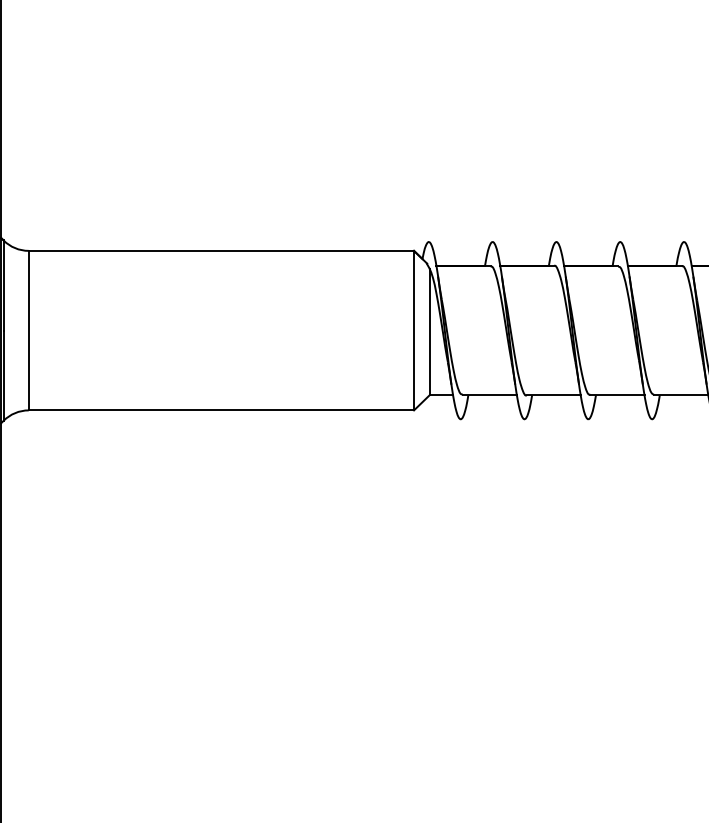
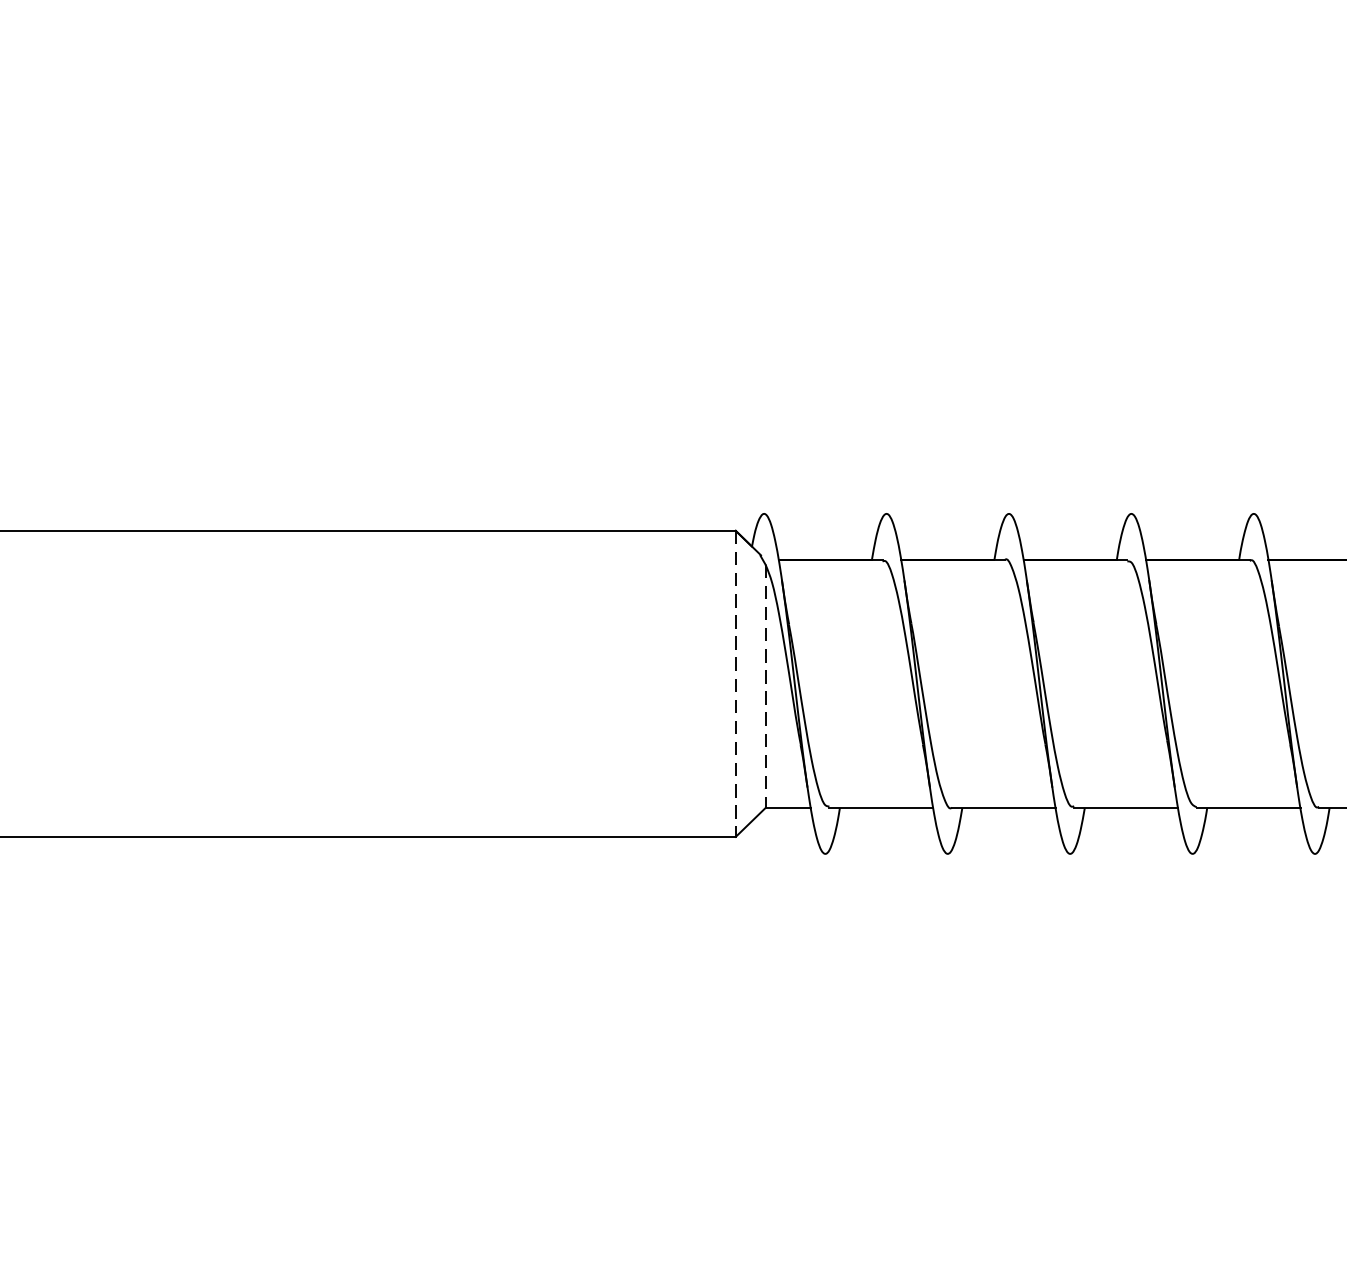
line: (414, 330) -> (736, 683), solid -> dashed
line: (429, 332) -> (765, 687), solid -> dashed

